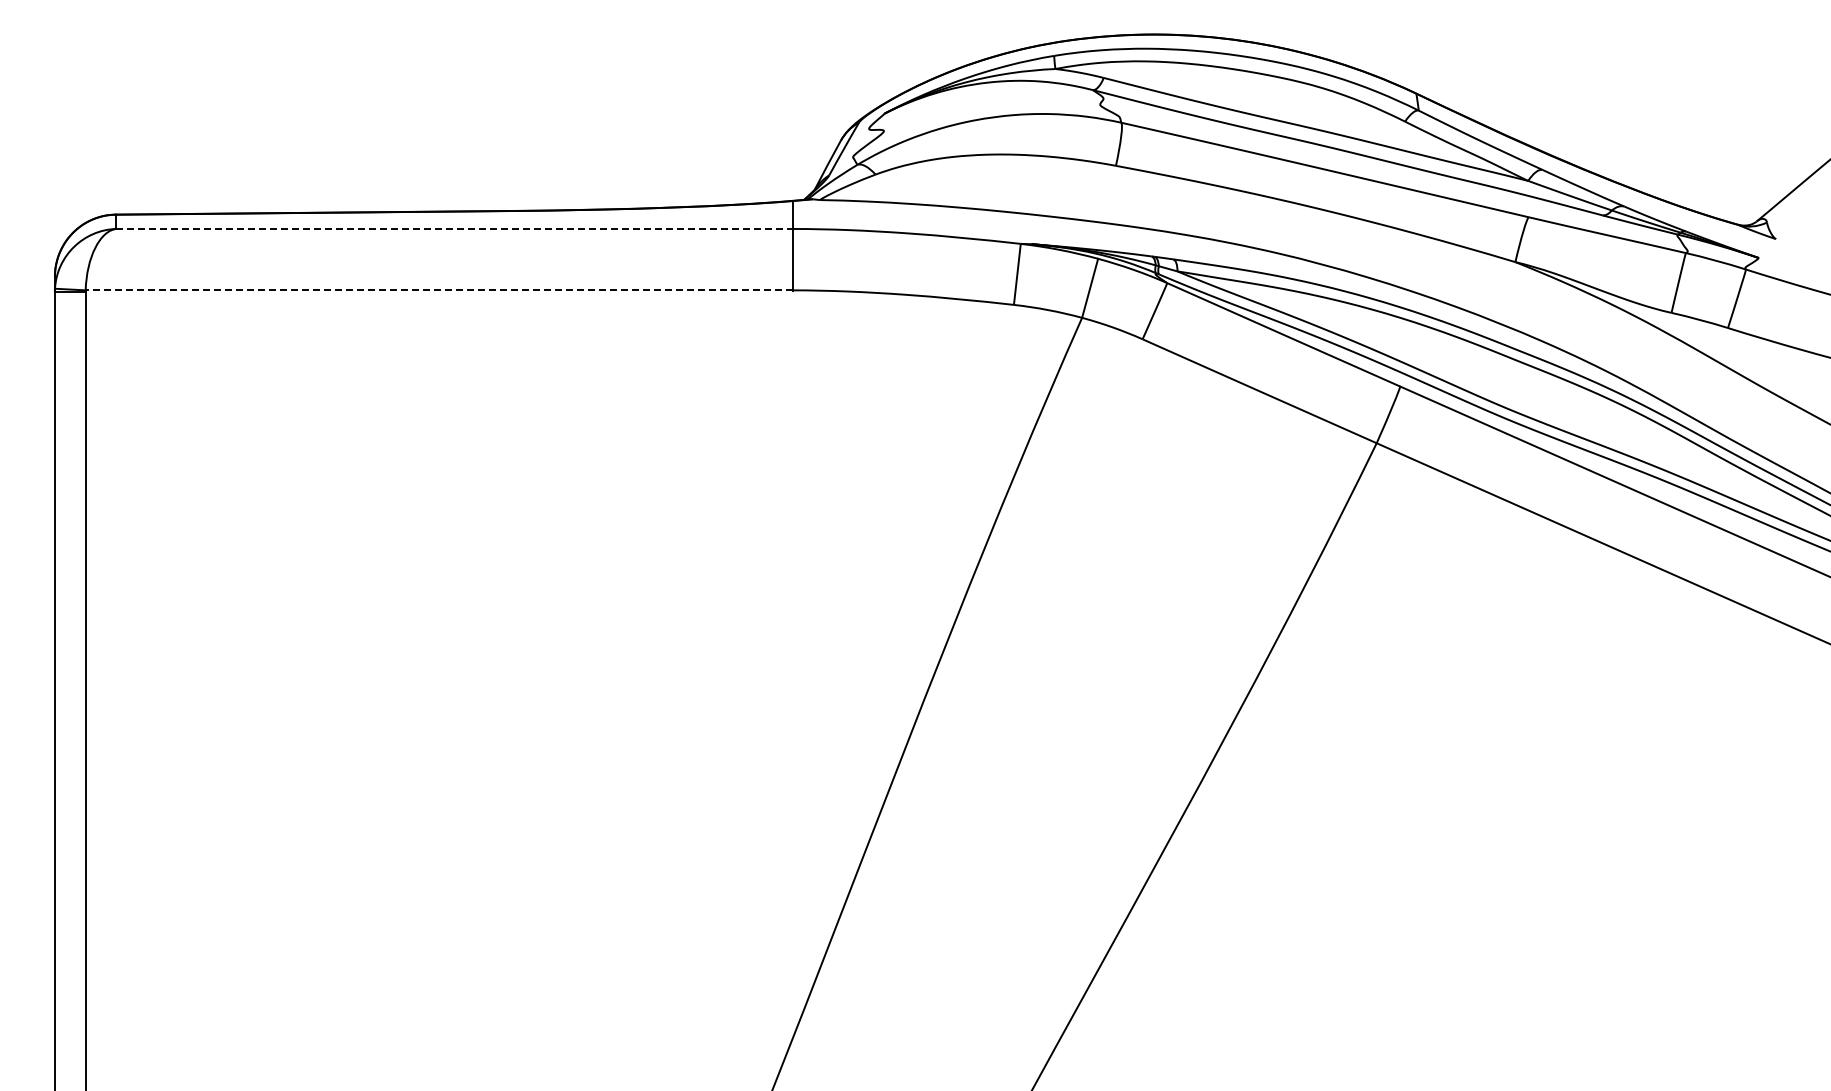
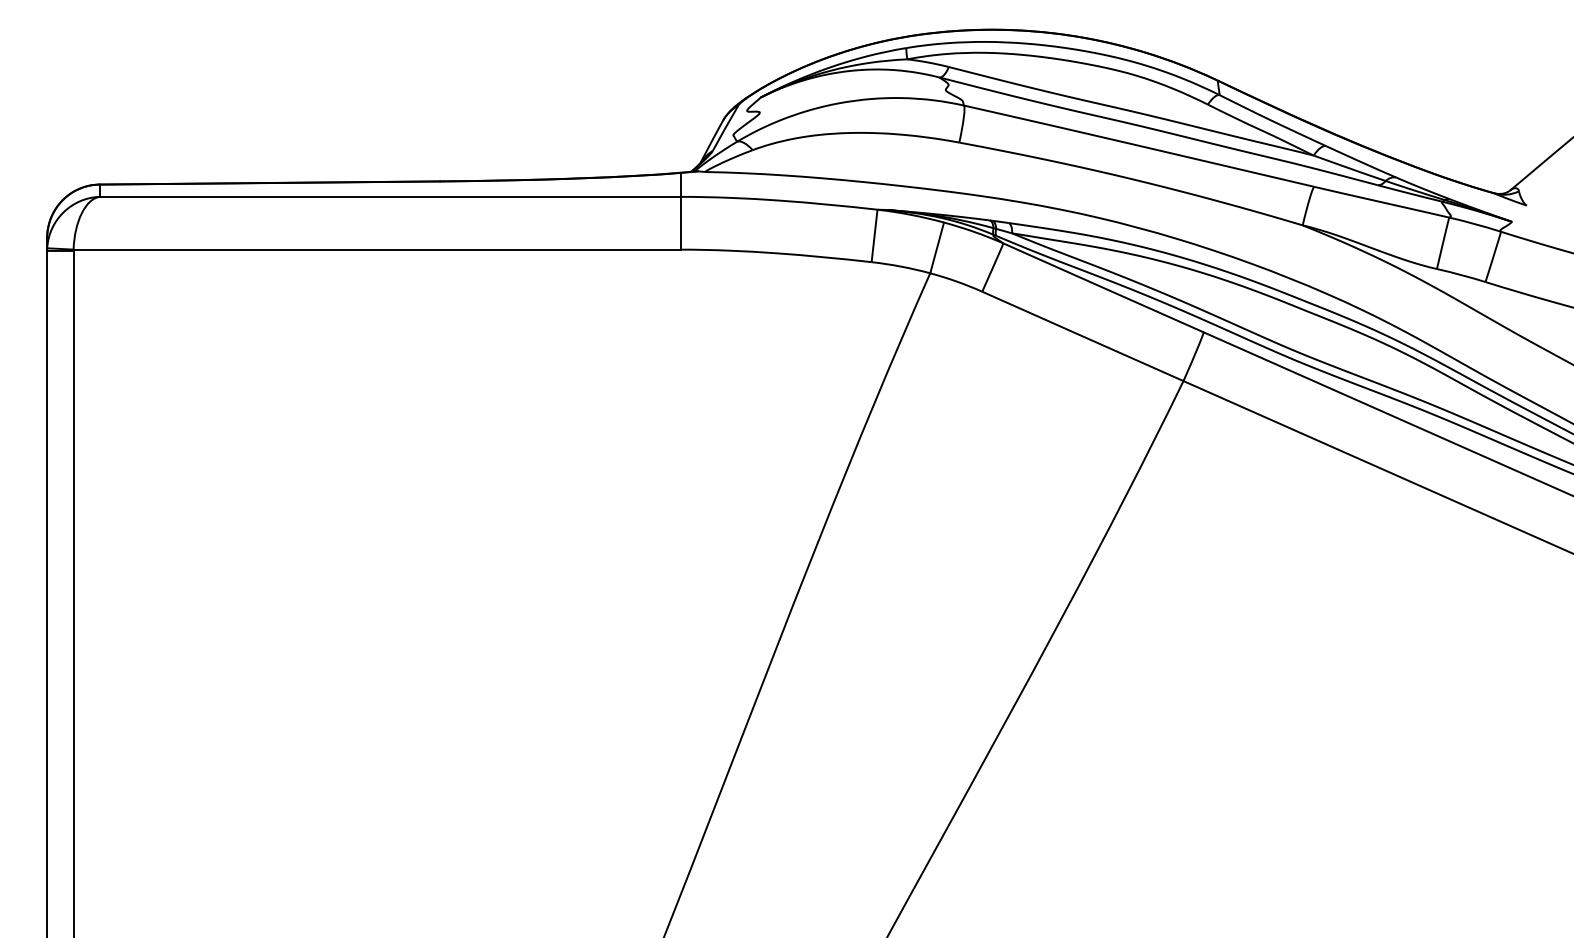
line: (455, 228) -> (391, 196), dashed -> solid
line: (438, 290) -> (376, 249), dashed -> solid

